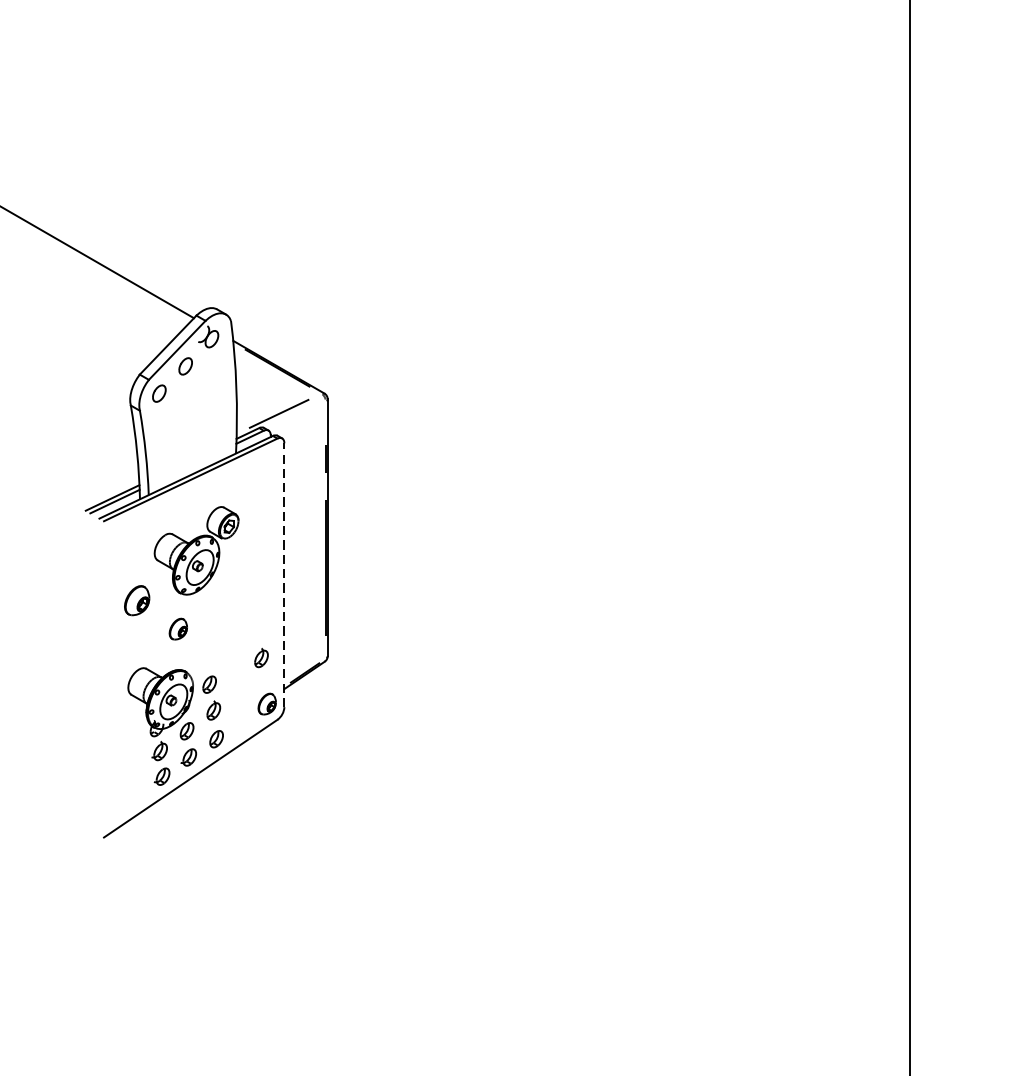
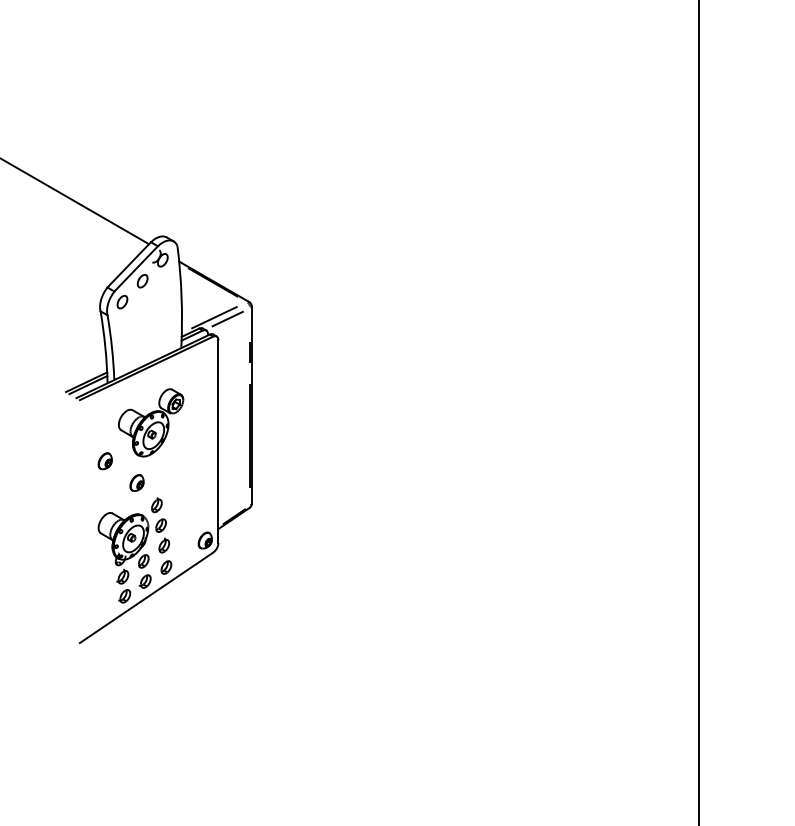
line: (296, 414) -> (227, 318), added
line: (284, 575) -> (218, 441), dashed -> solid
part: (135, 601) -> (104, 461), size x0.71
part: (260, 658) -> (156, 505), moved

